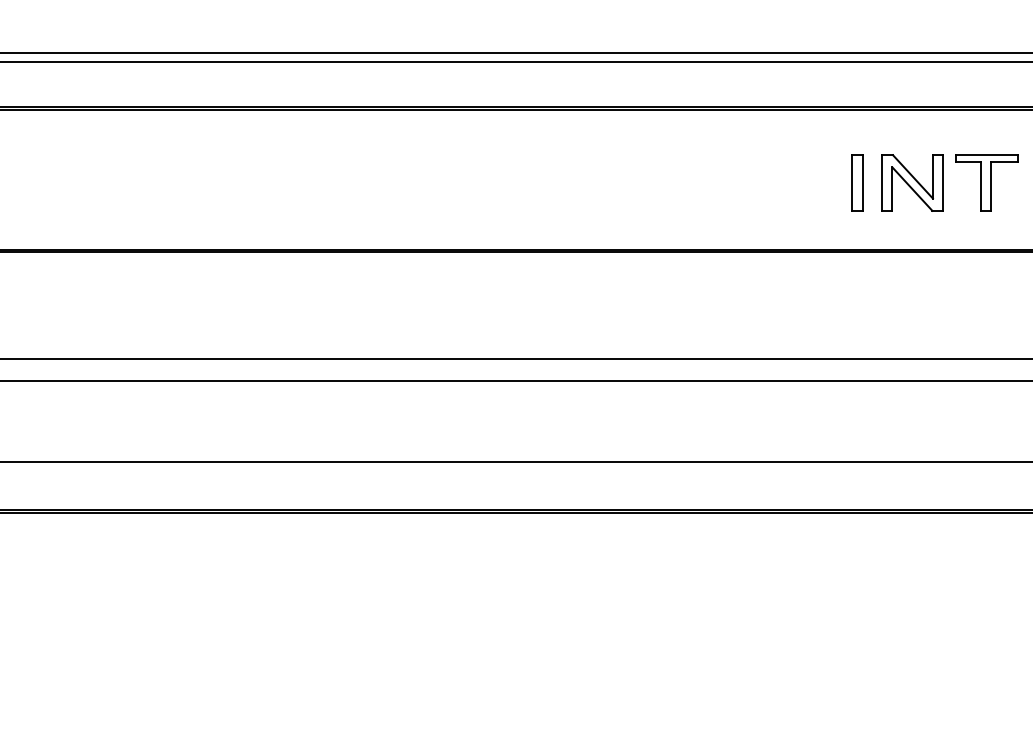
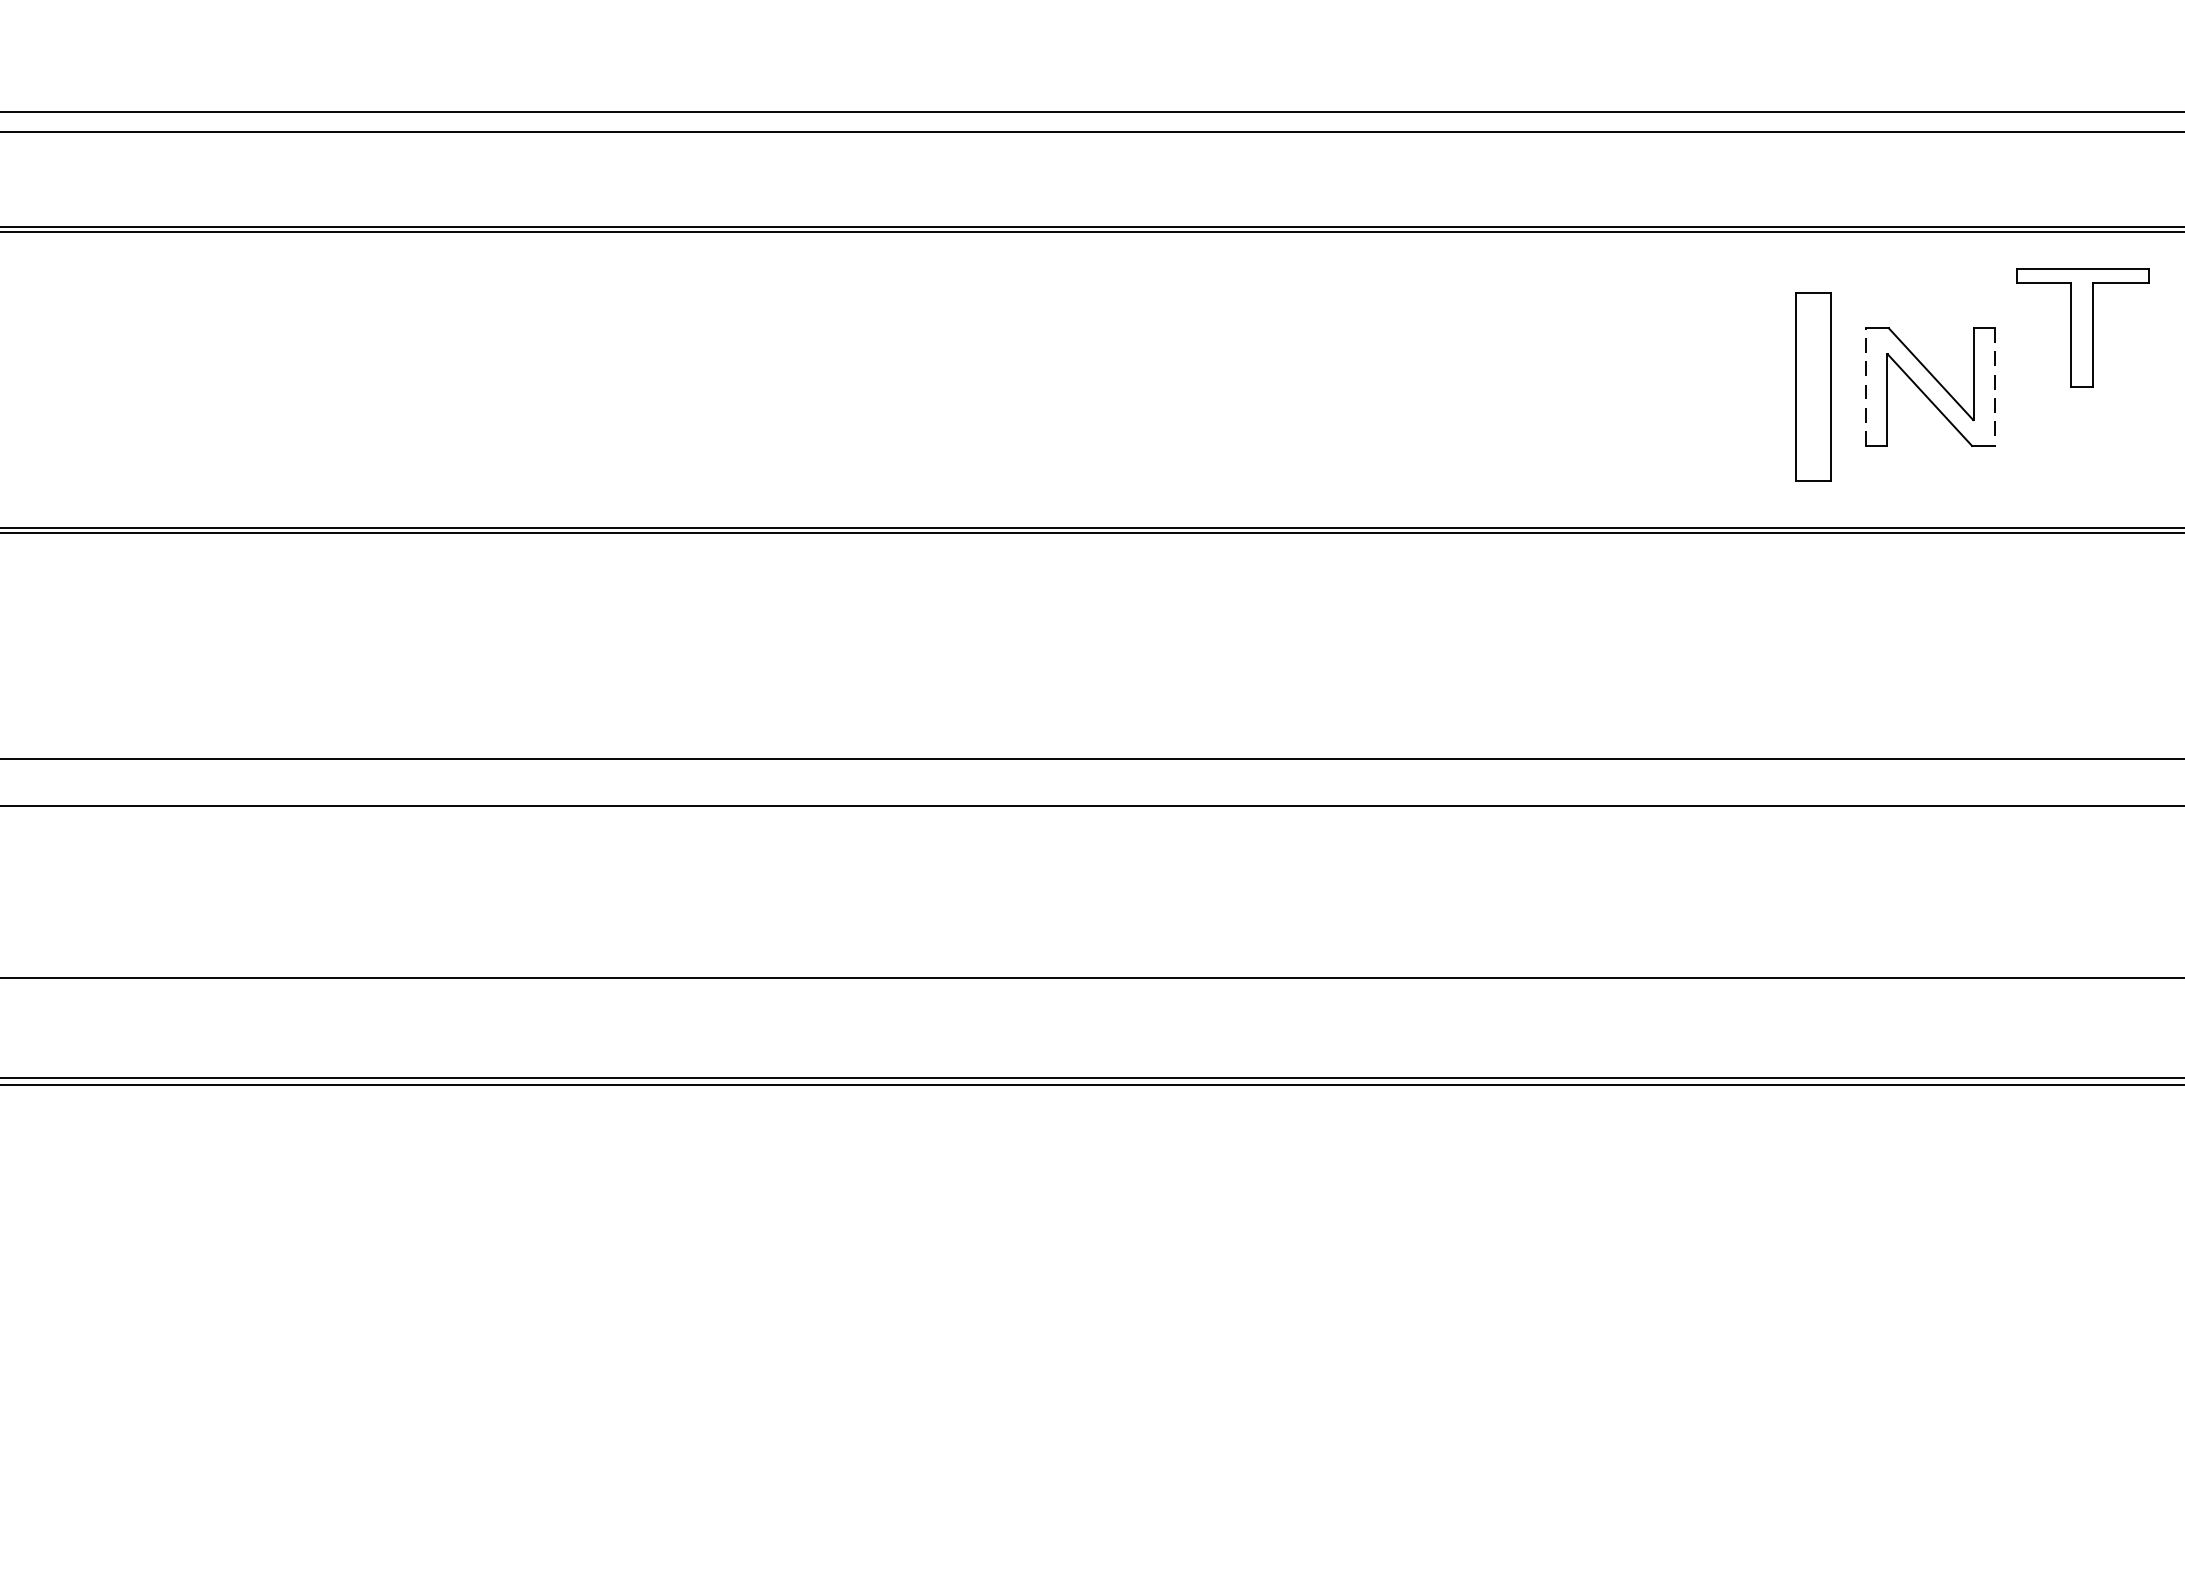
part: (857, 182) -> (1813, 385), size x1.6
part: (986, 182) -> (2082, 326), moved
line: (882, 183) -> (1866, 388), solid -> dashed
line: (943, 183) -> (1995, 388), solid -> dashed

